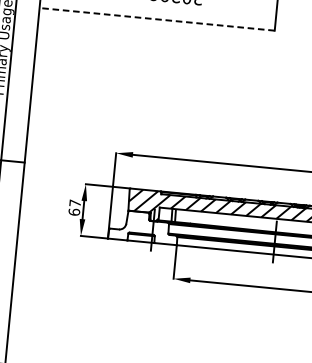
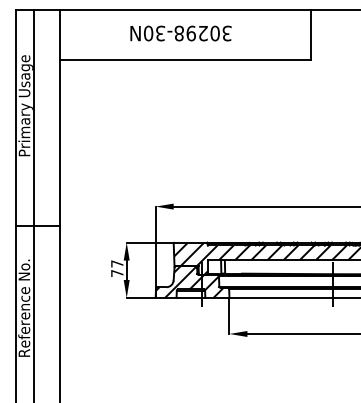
line: (157, 19) -> (185, 60), dashed -> solid
text: (74, 212) -> (117, 273), 67 -> 77
hatch: (140, 227) -> (189, 282), added

